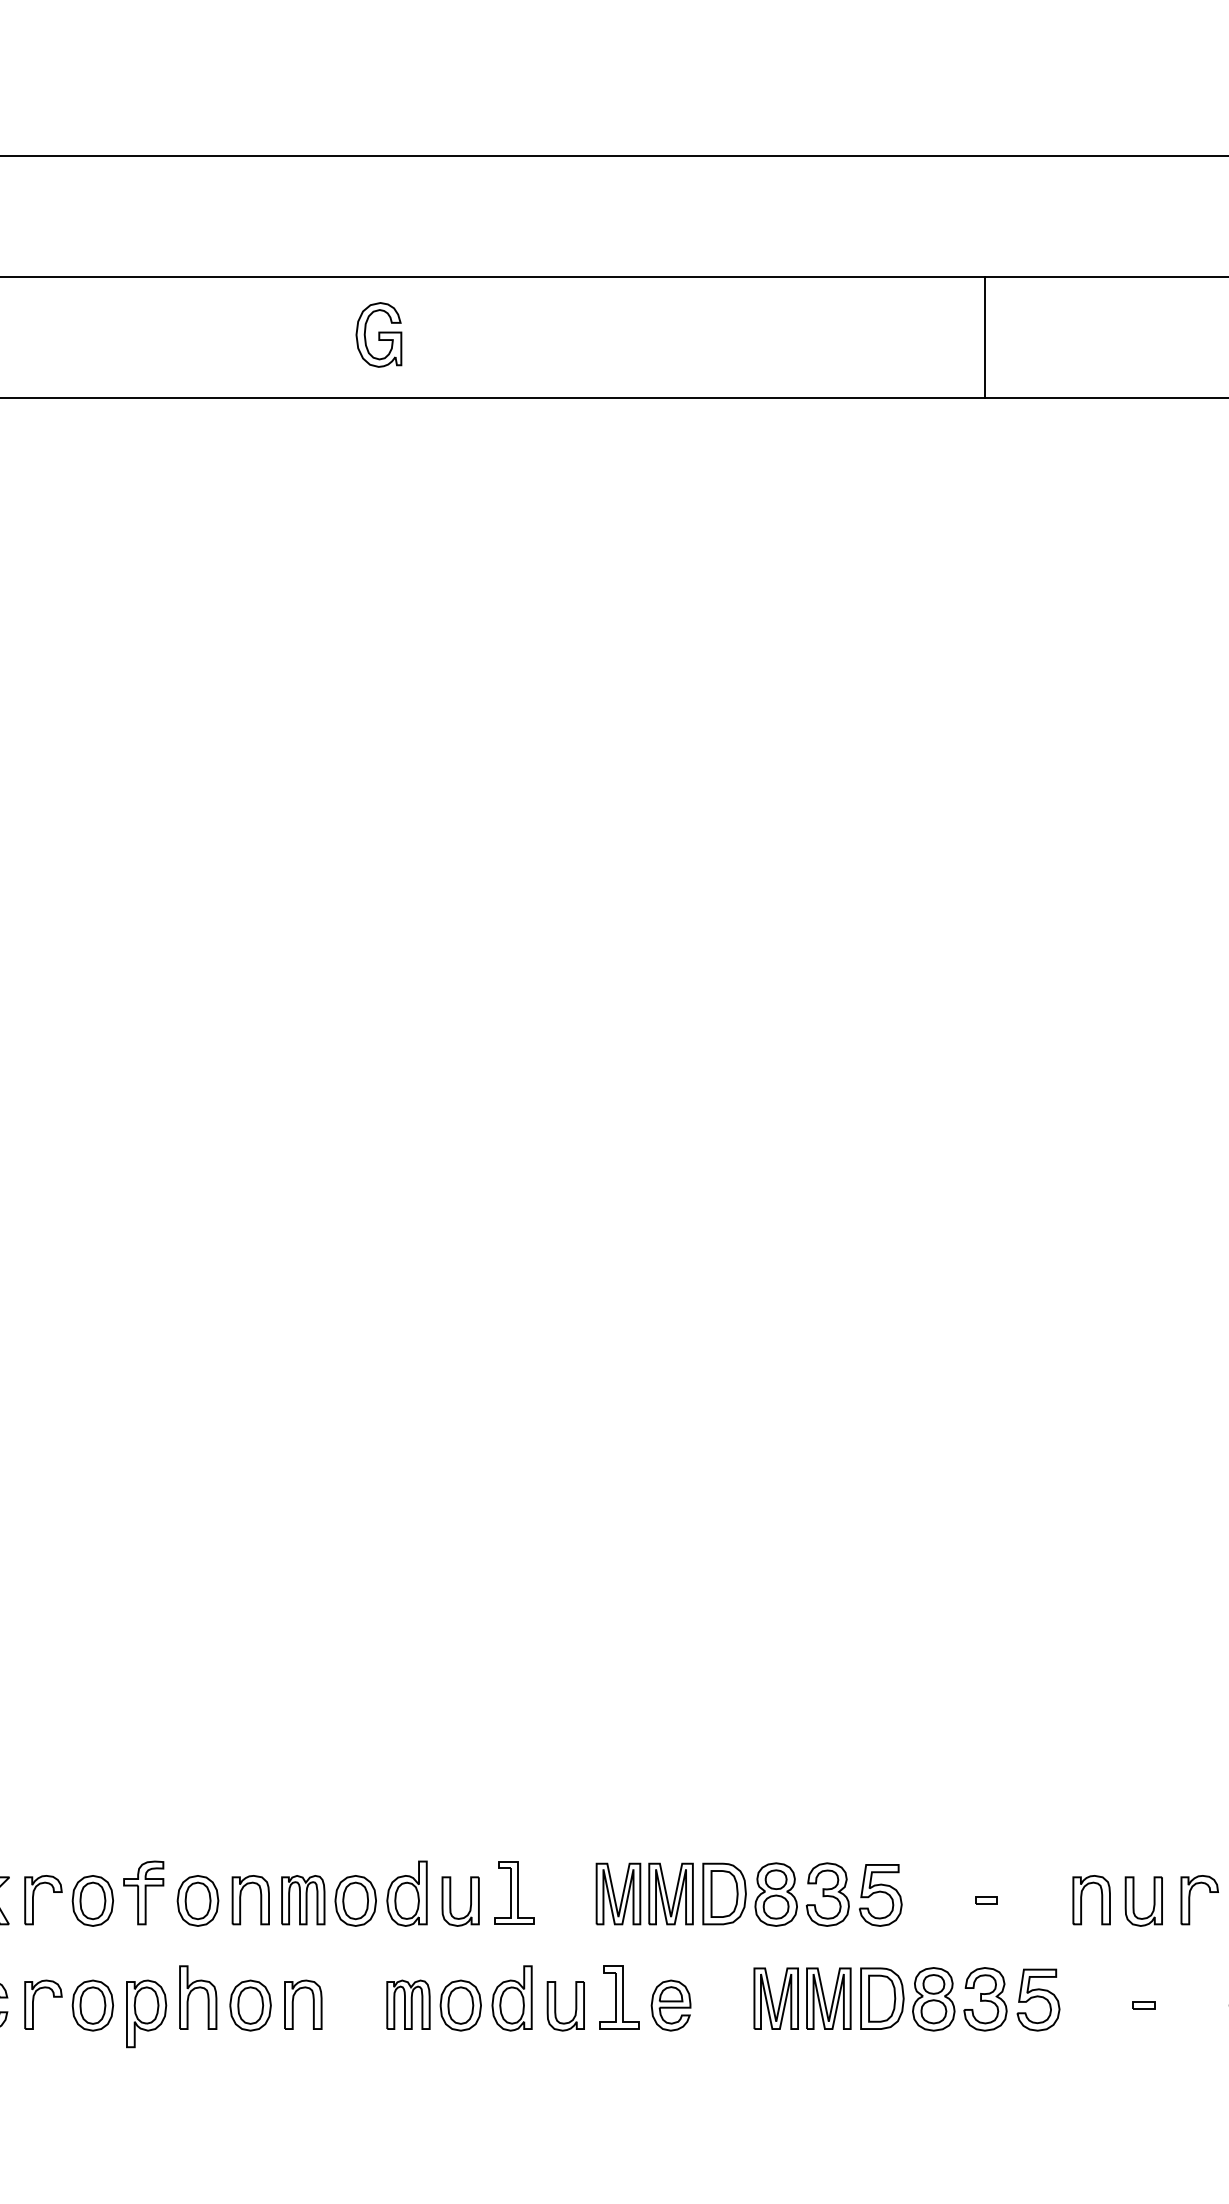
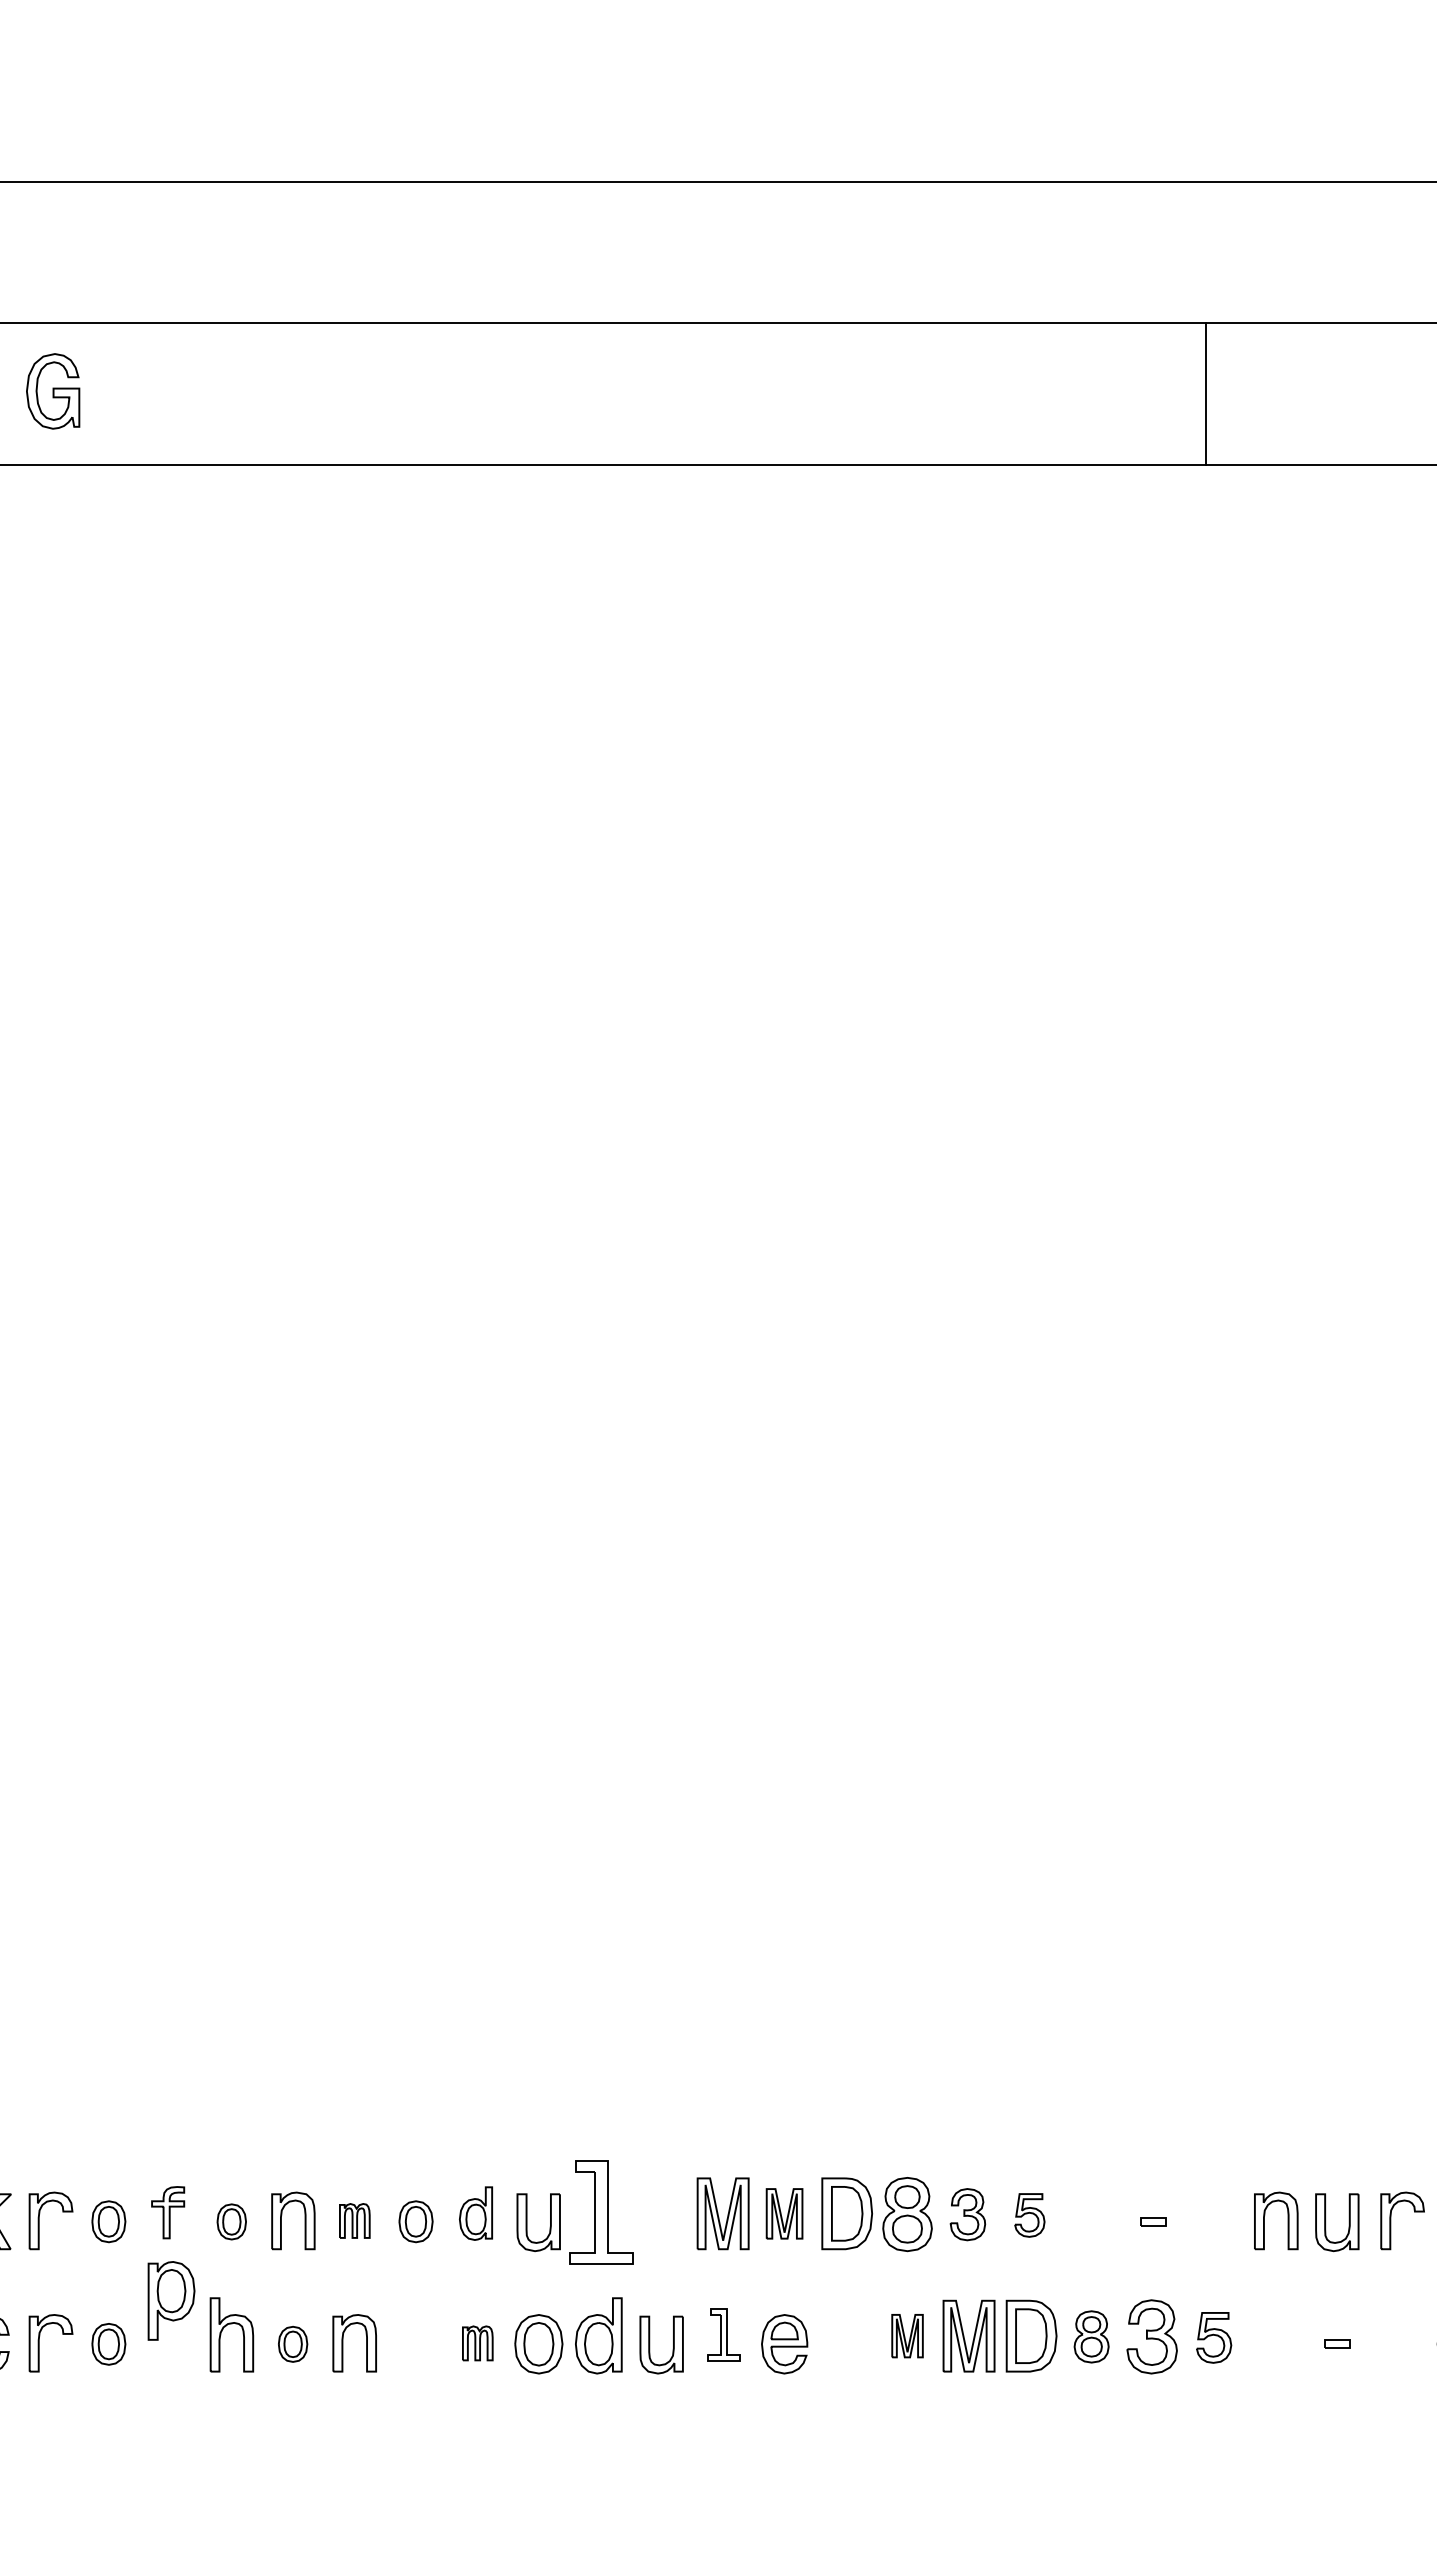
part: (379, 335) -> (53, 391), moved
line: (985, 337) -> (1206, 394), moved
part: (143, 1892) -> (167, 2212), size x0.7
part: (514, 1892) -> (601, 2212), size x1.4
part: (406, 1893) -> (475, 2213), size x0.7
part: (670, 1893) -> (784, 2213), size x0.7
part: (827, 1894) -> (967, 2214), size x0.7
part: (880, 1895) -> (1029, 2215), size x0.6
part: (303, 1899) -> (354, 2220), size x0.6
part: (92, 1900) -> (108, 2221), size x0.7
part: (197, 1900) -> (231, 2221), size x0.6
part: (355, 1900) -> (415, 2221), size x0.7
part: (618, 1997) -> (723, 2334), size x0.7
part: (776, 1998) -> (907, 2335), size x0.6
part: (933, 1998) -> (1091, 2336), size x0.7
part: (1037, 1999) -> (1213, 2337), size x0.7
part: (408, 2004) -> (477, 2343), size x0.6
part: (92, 2005) -> (108, 2344), size x0.7
part: (250, 2005) -> (292, 2344), size x0.6
part: (146, 2013) -> (171, 2300), moved

